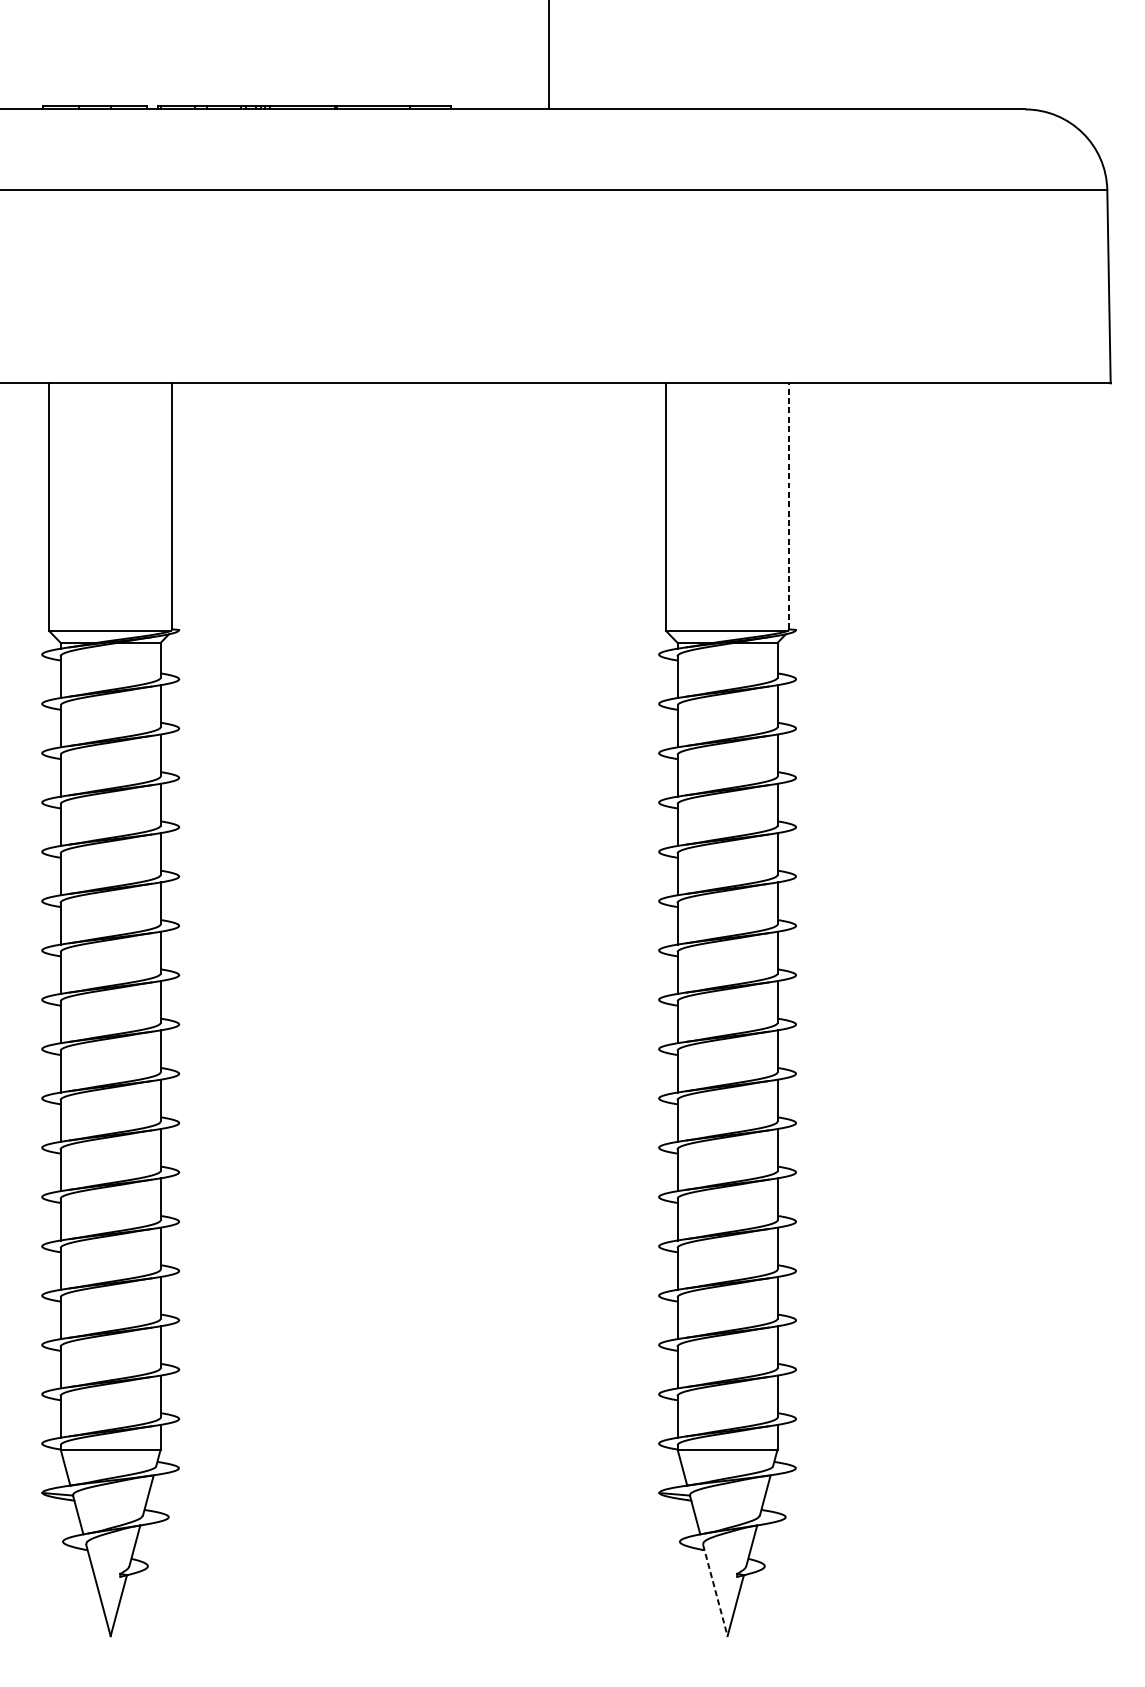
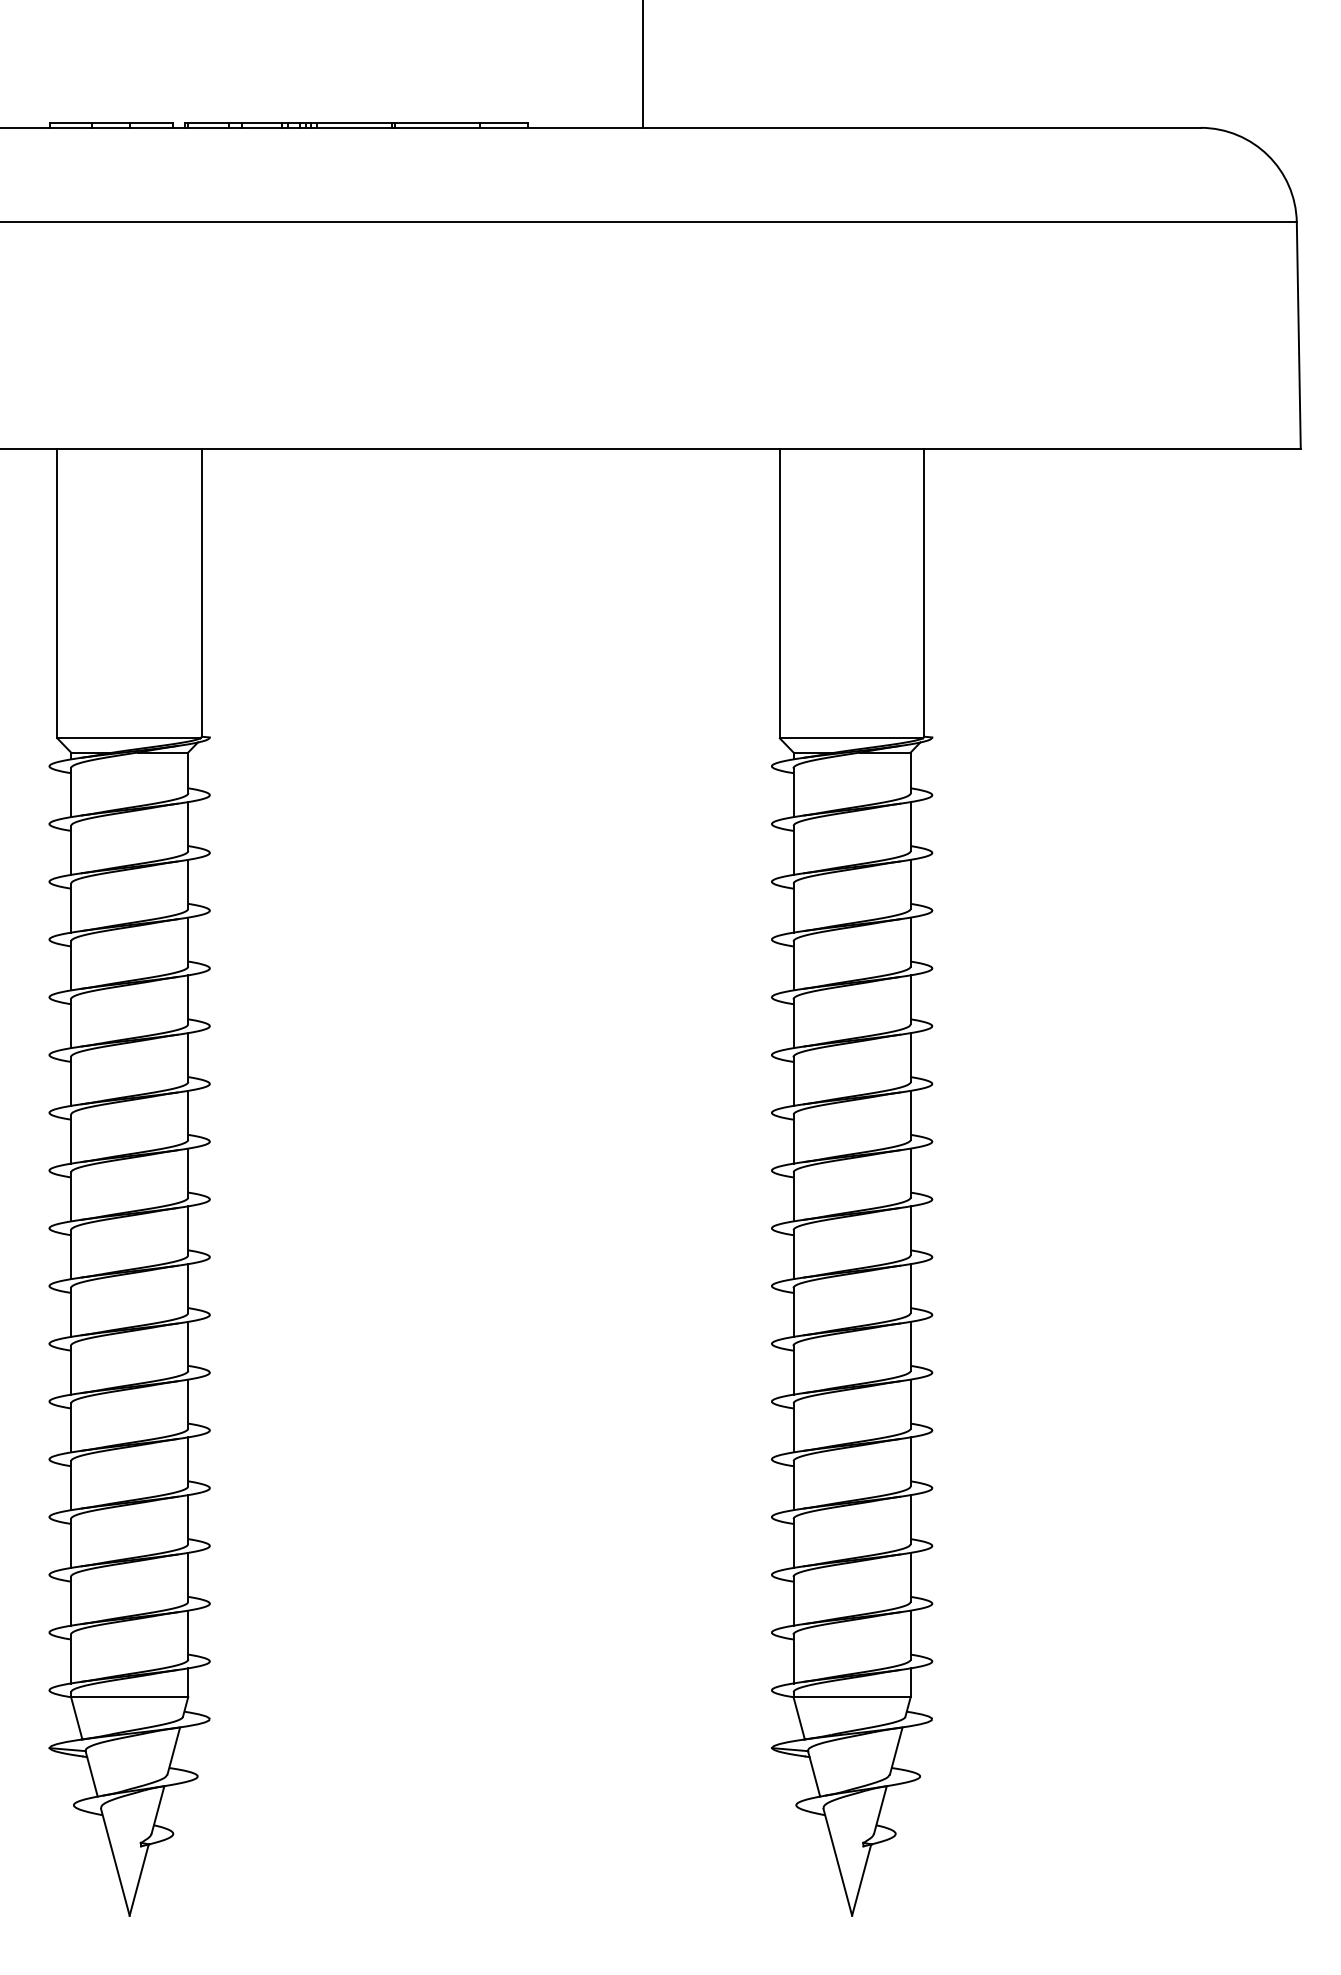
line: (789, 506) -> (924, 592), dashed -> solid
line: (715, 1590) -> (837, 1862), dashed -> solid

